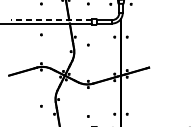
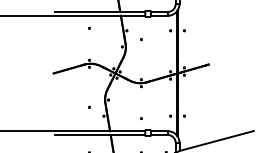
line: (51, 19) -> (100, 11), dashed -> solid

